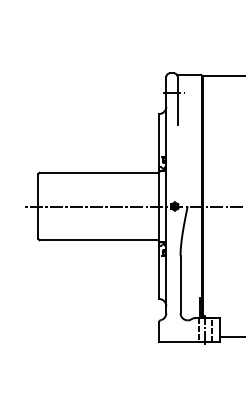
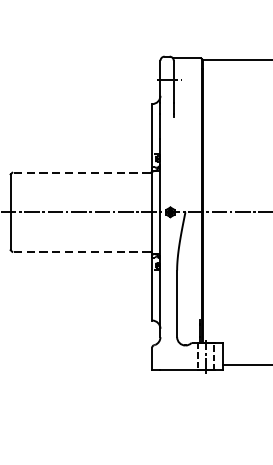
line: (98, 172) -> (81, 172), solid -> dashed
line: (98, 240) -> (81, 252), solid -> dashed

